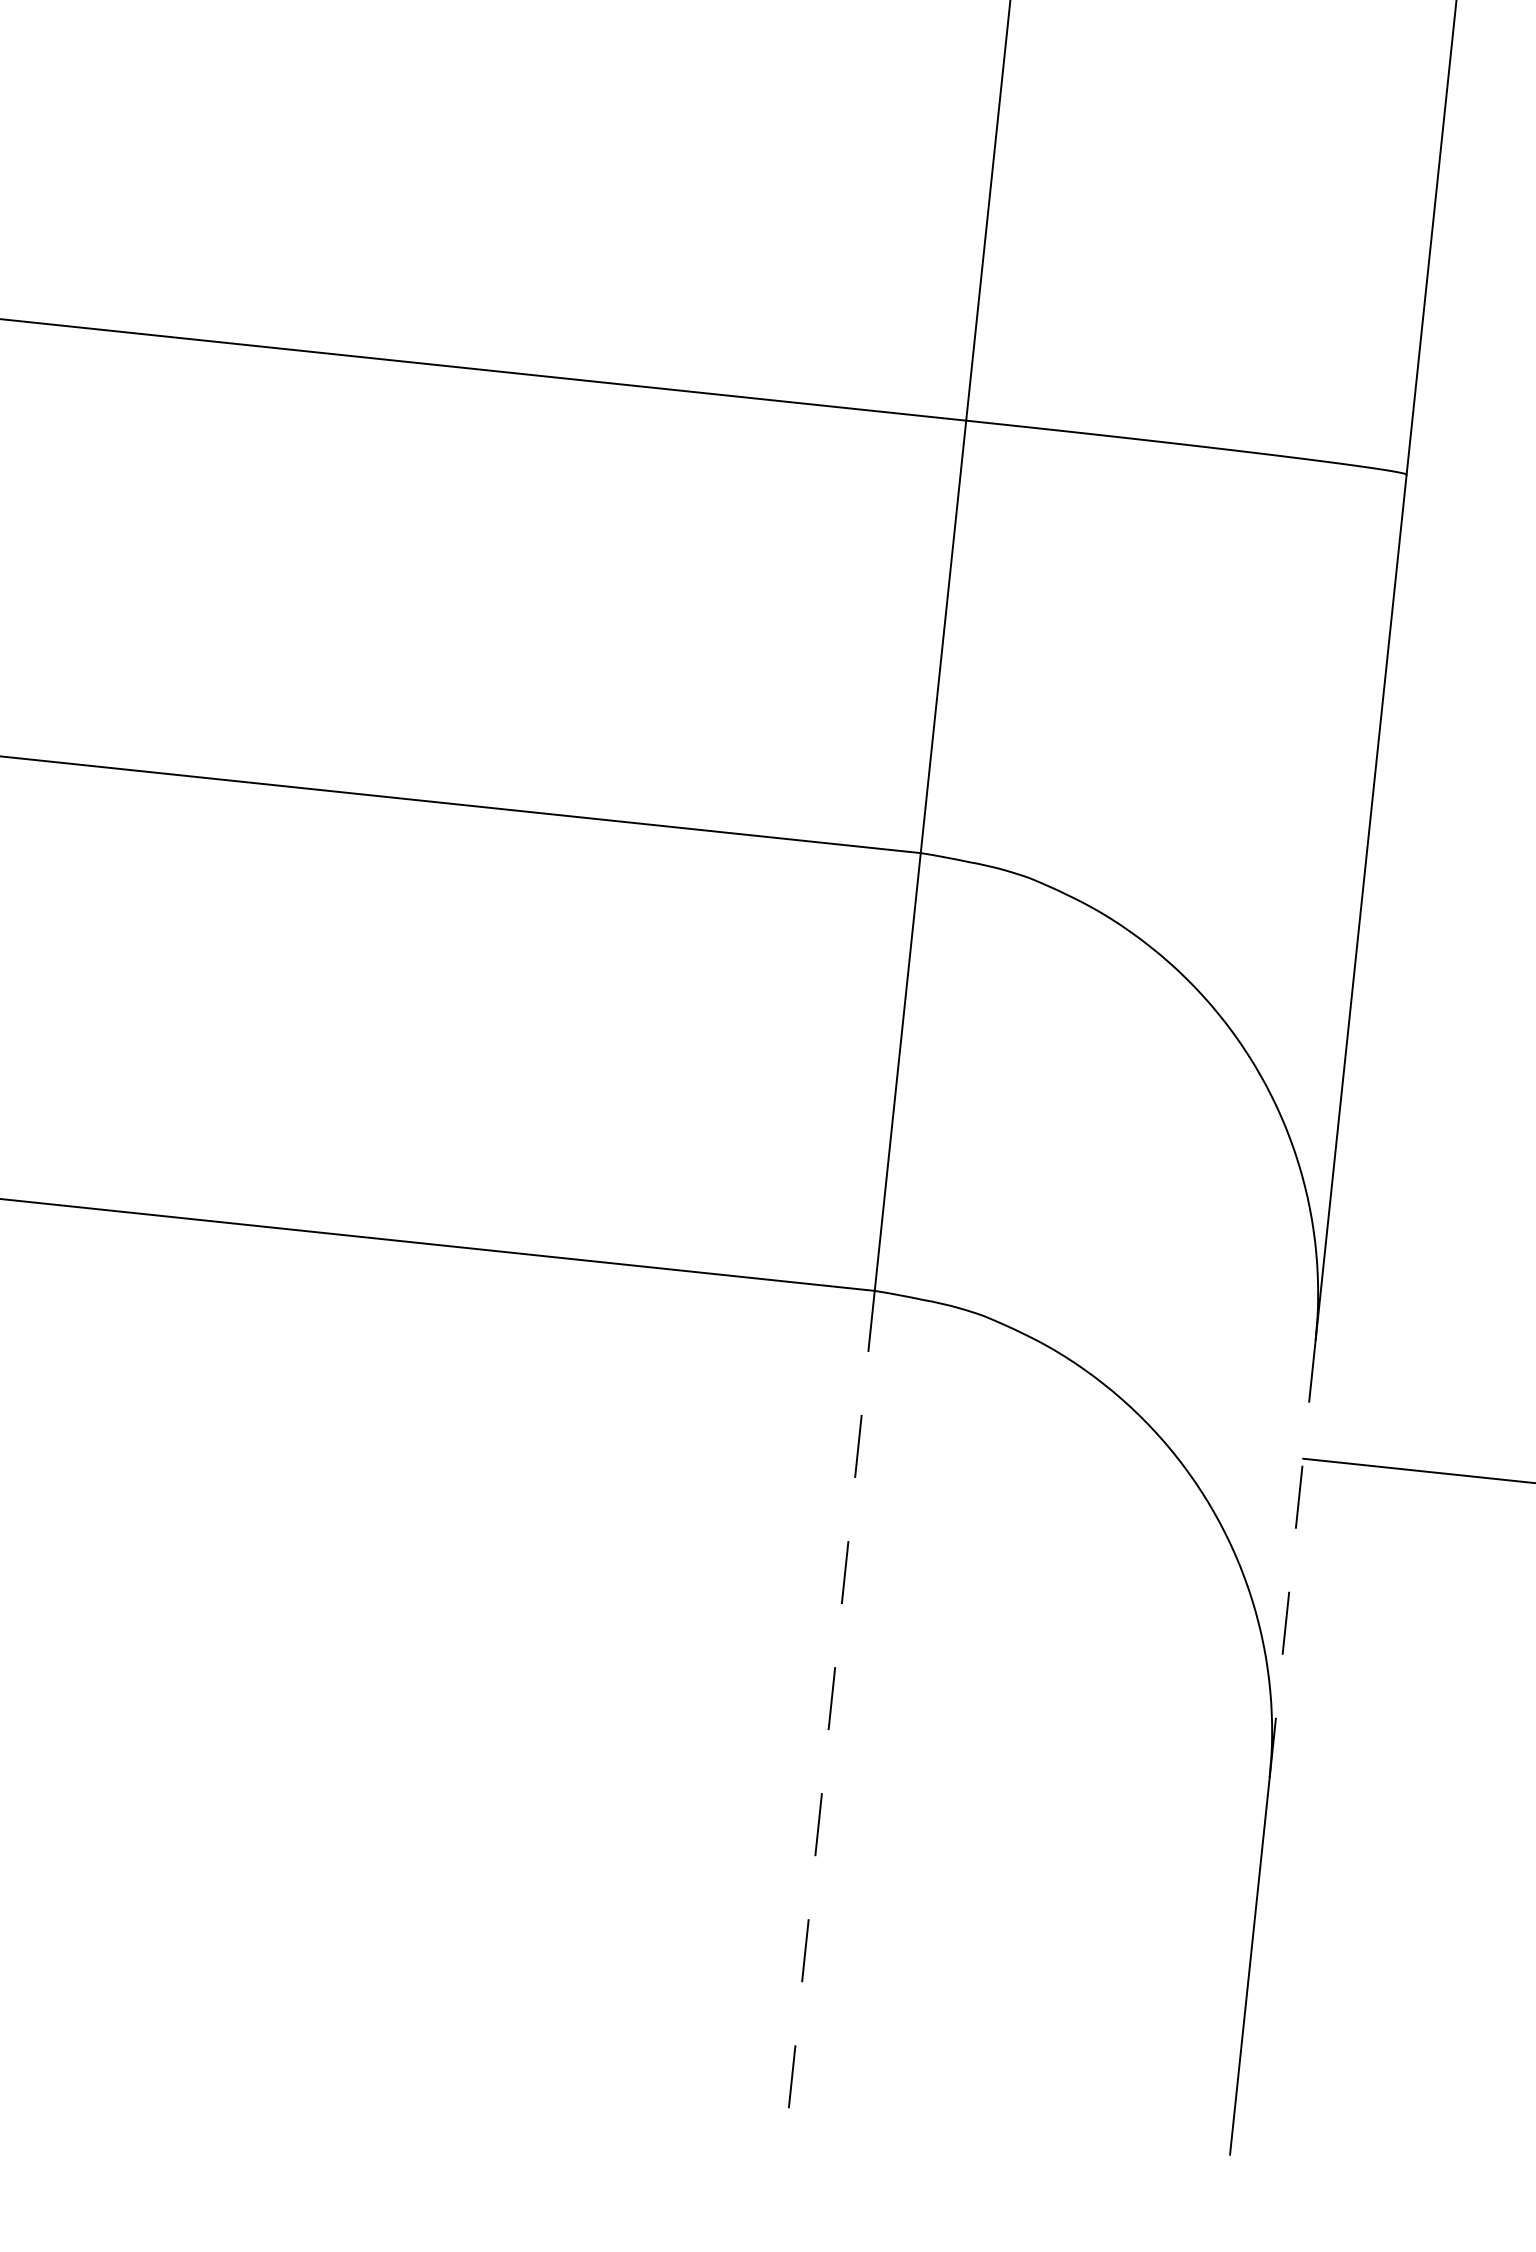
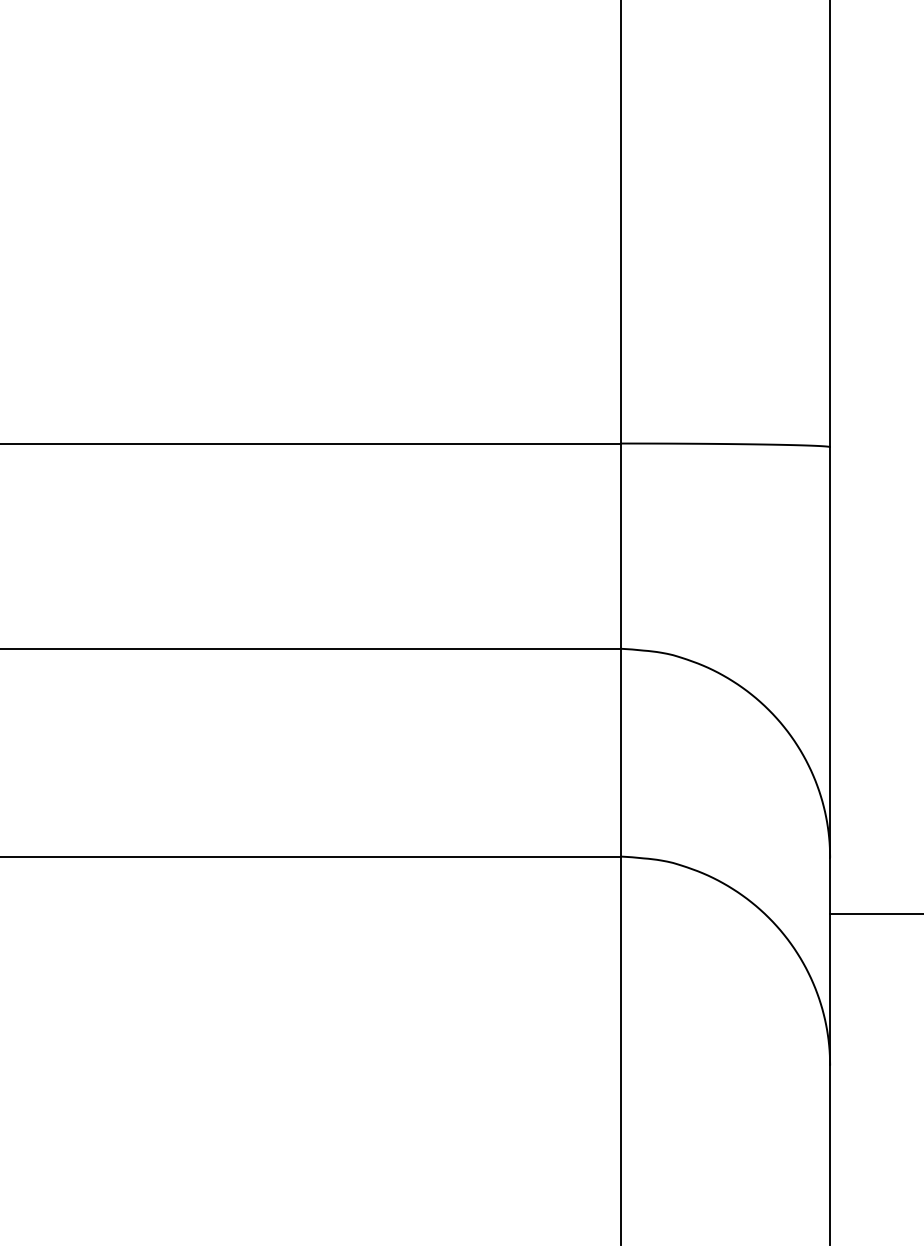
line: (1293, 1558) -> (830, 961), dashed -> solid
line: (831, 1699) -> (620, 1050), dashed -> solid

